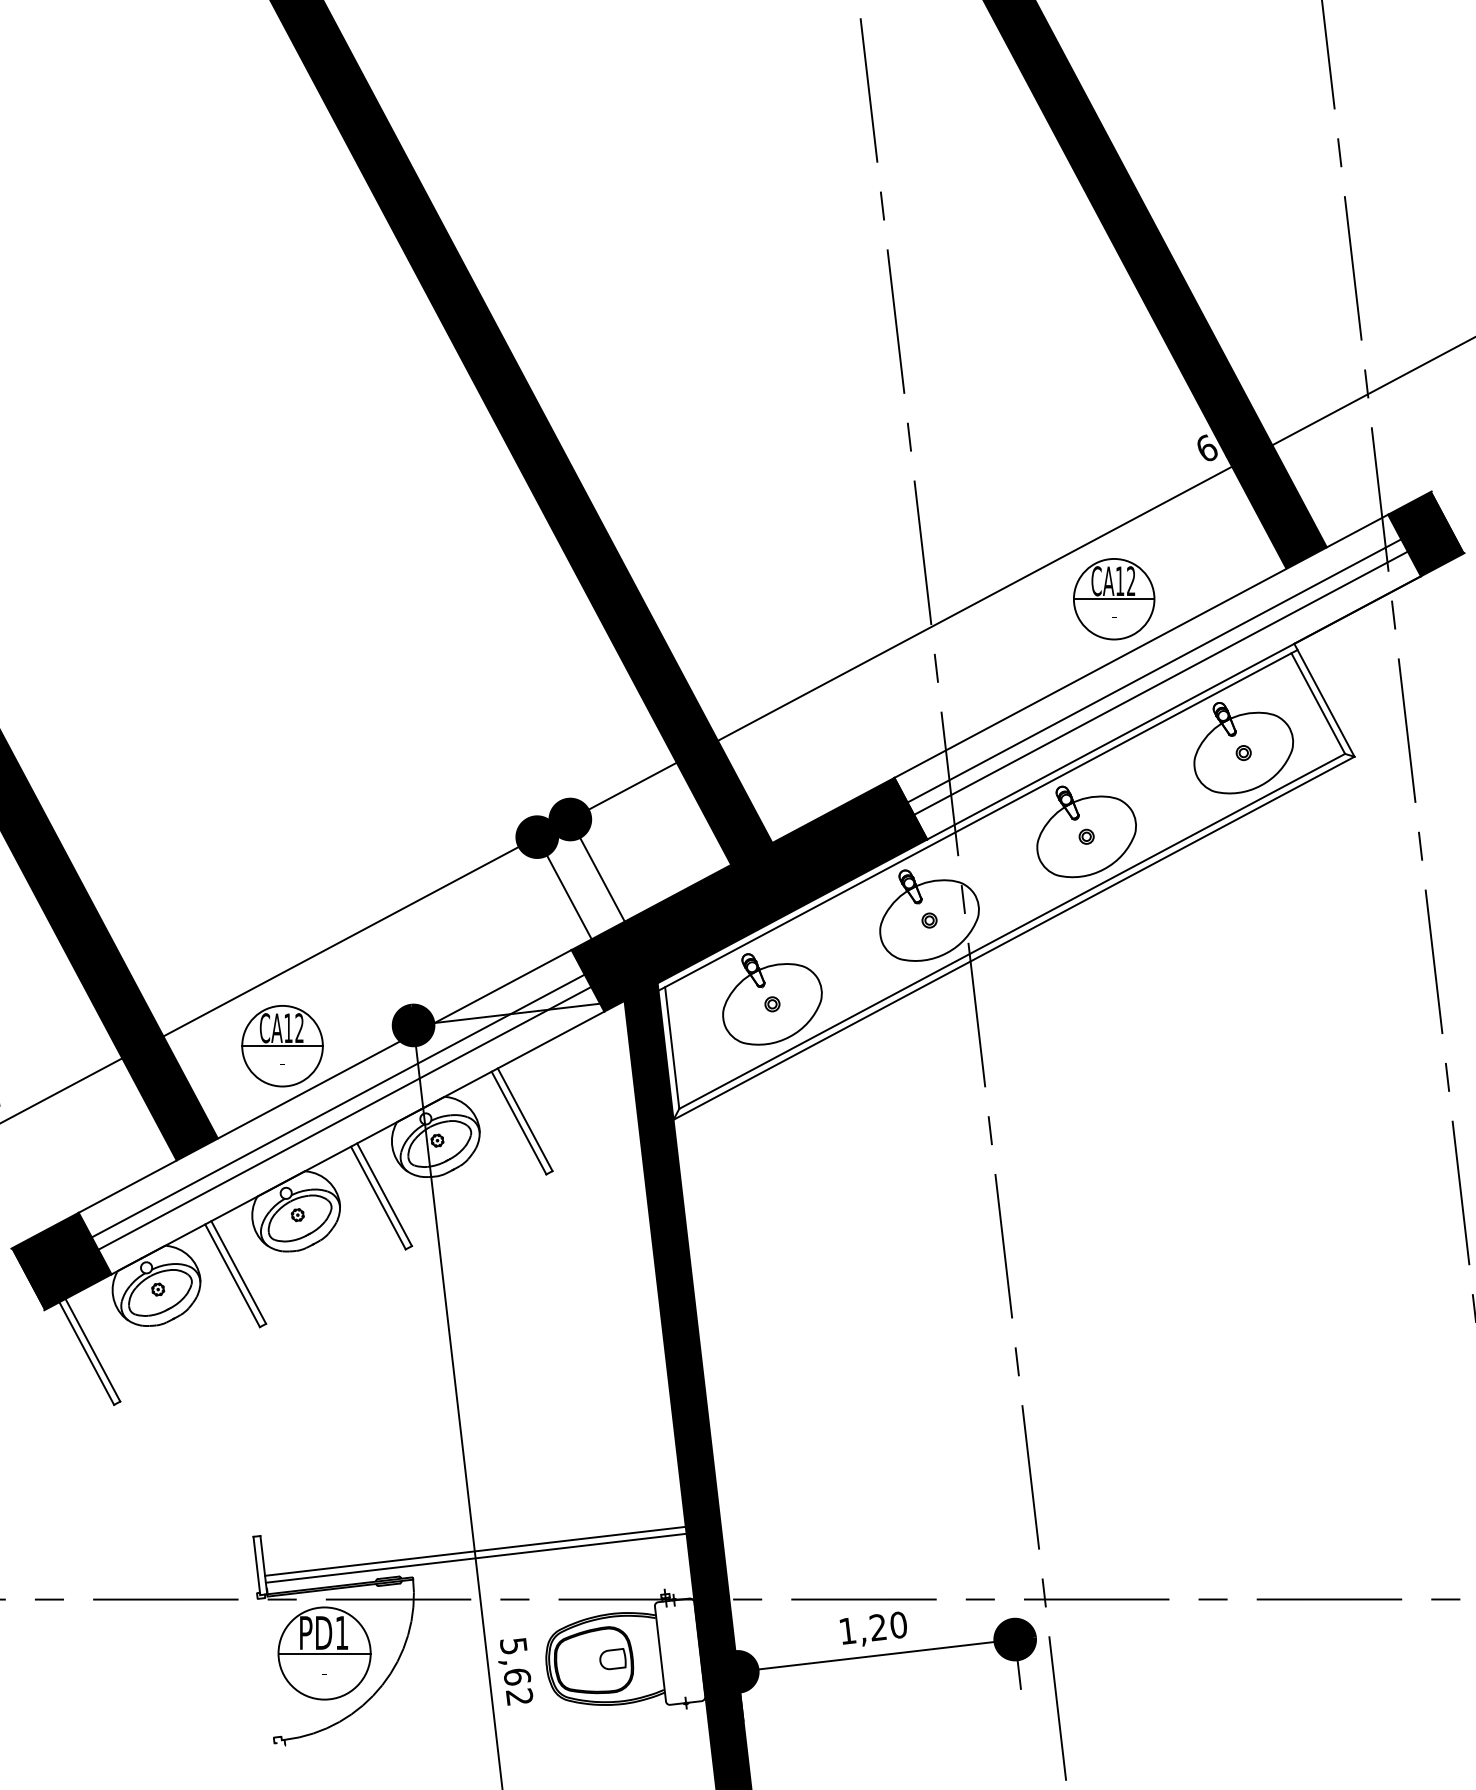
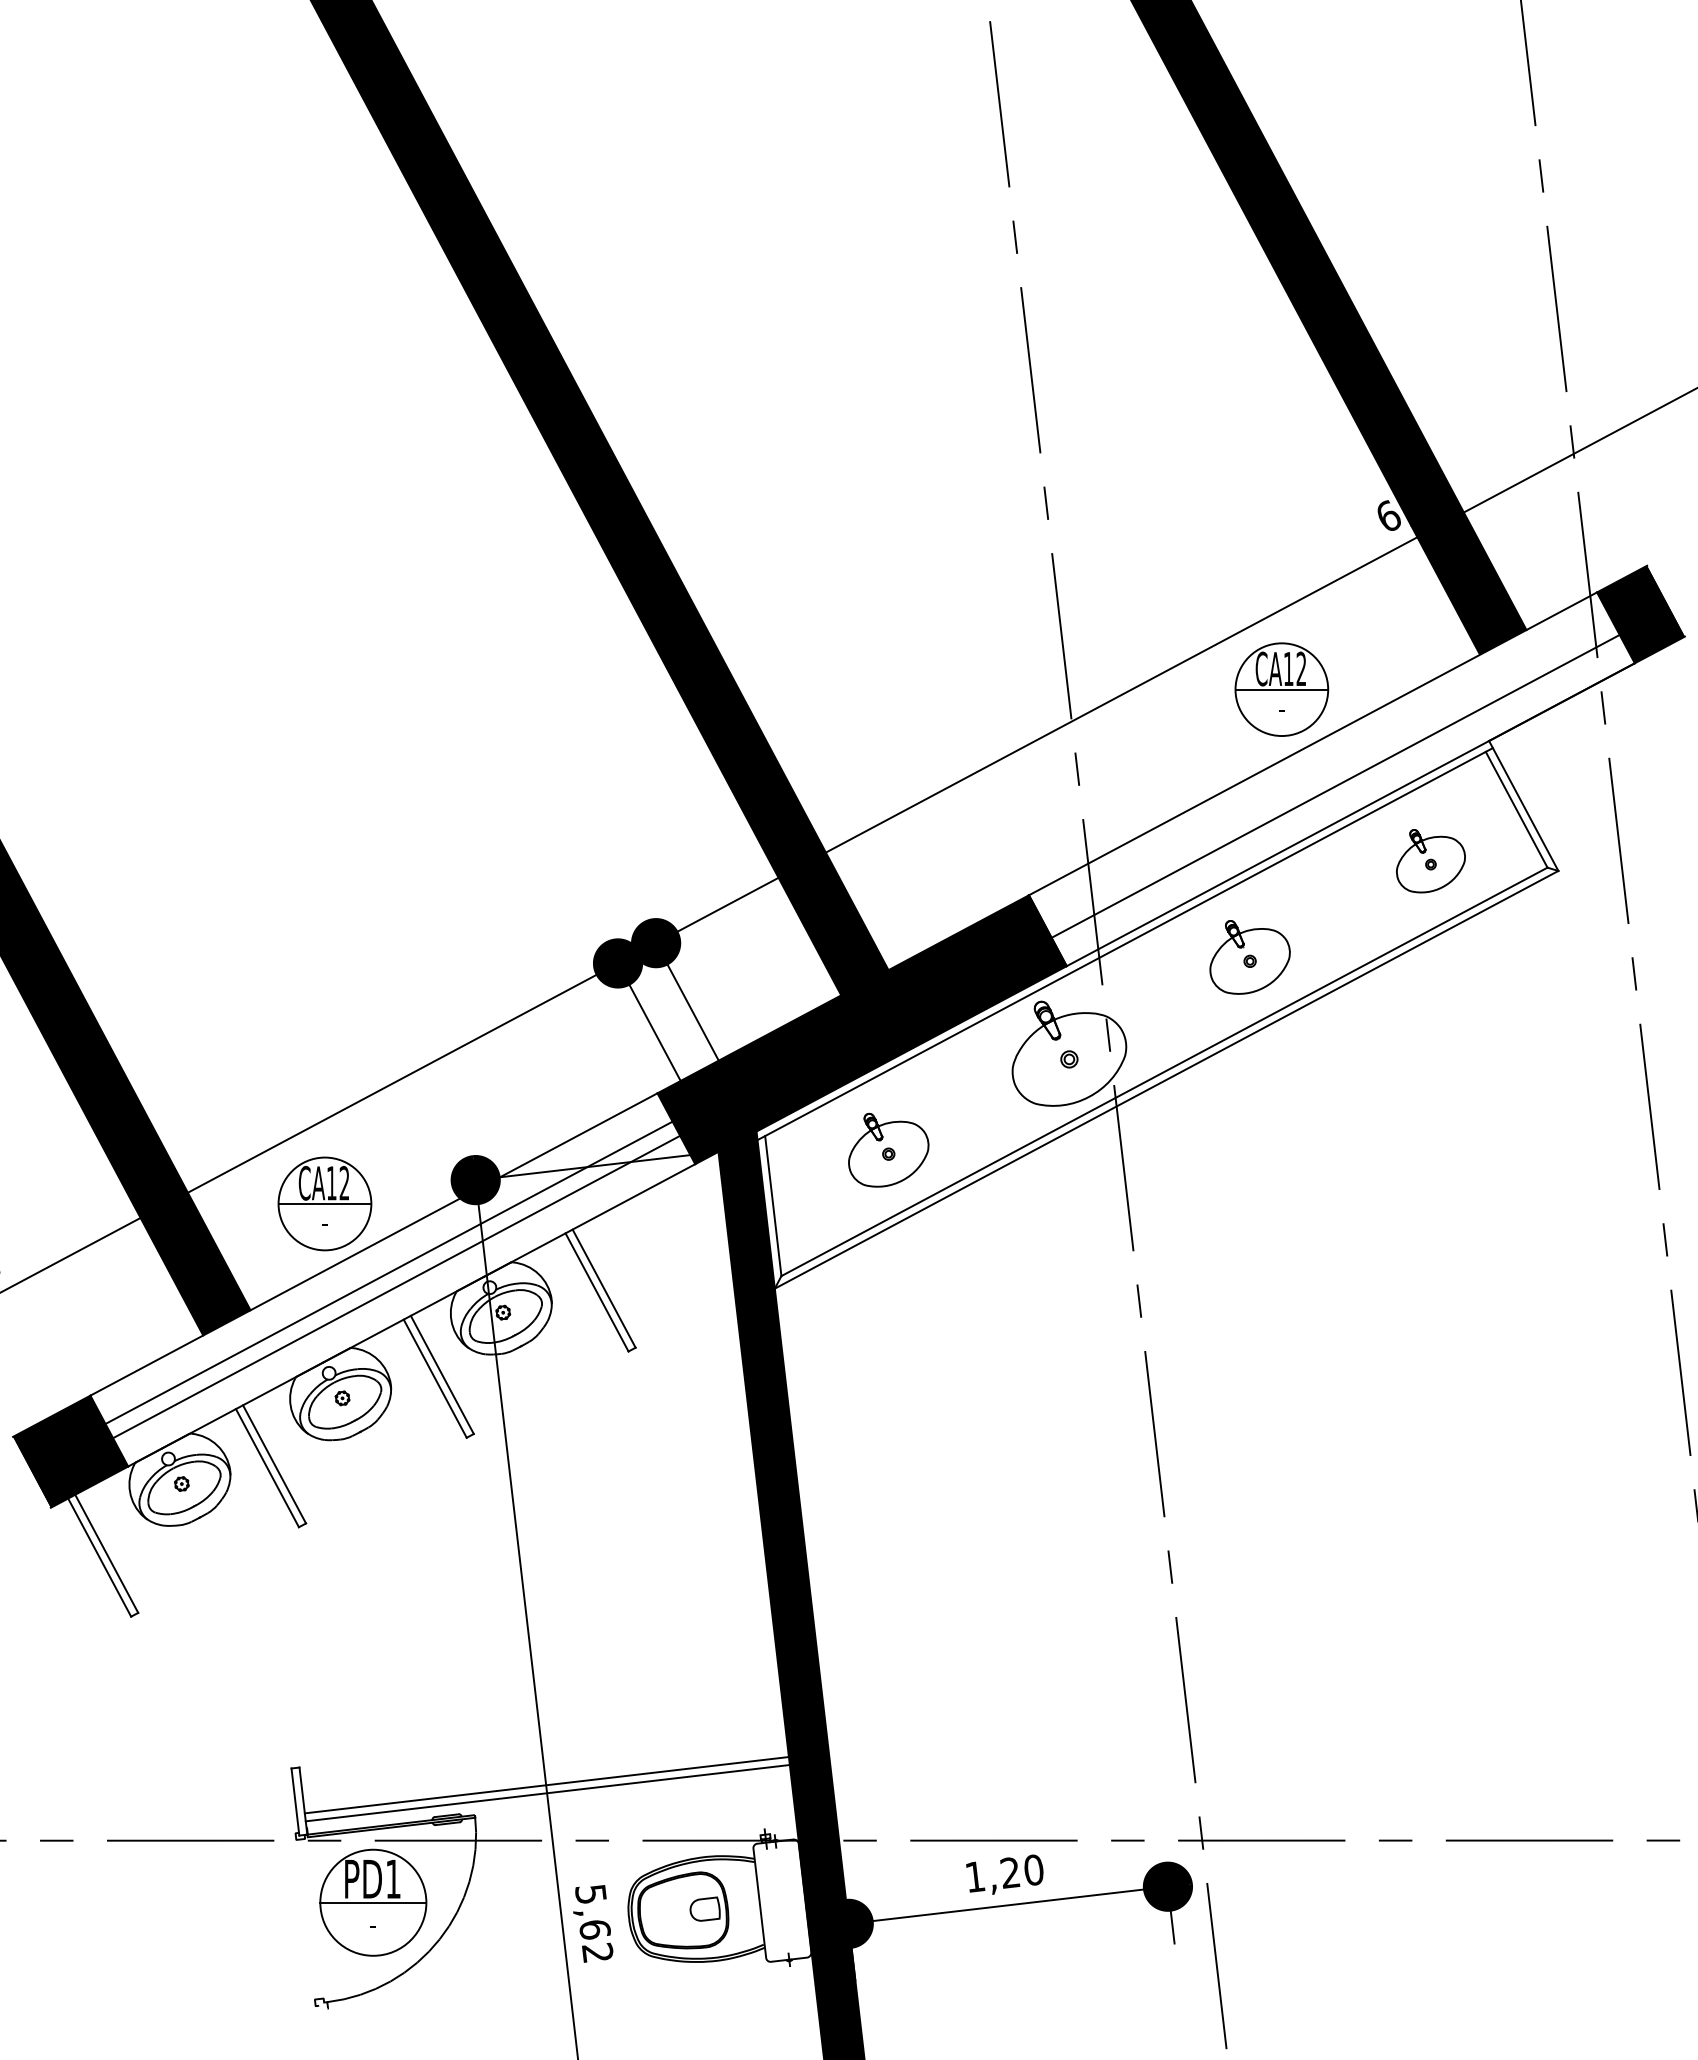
line: (1154, 670) -> (1328, 771), removed
part: (1243, 748) -> (1430, 861), size x0.6
part: (1086, 831) -> (1249, 957), size x0.7
part: (772, 999) -> (888, 1150), size x0.7

